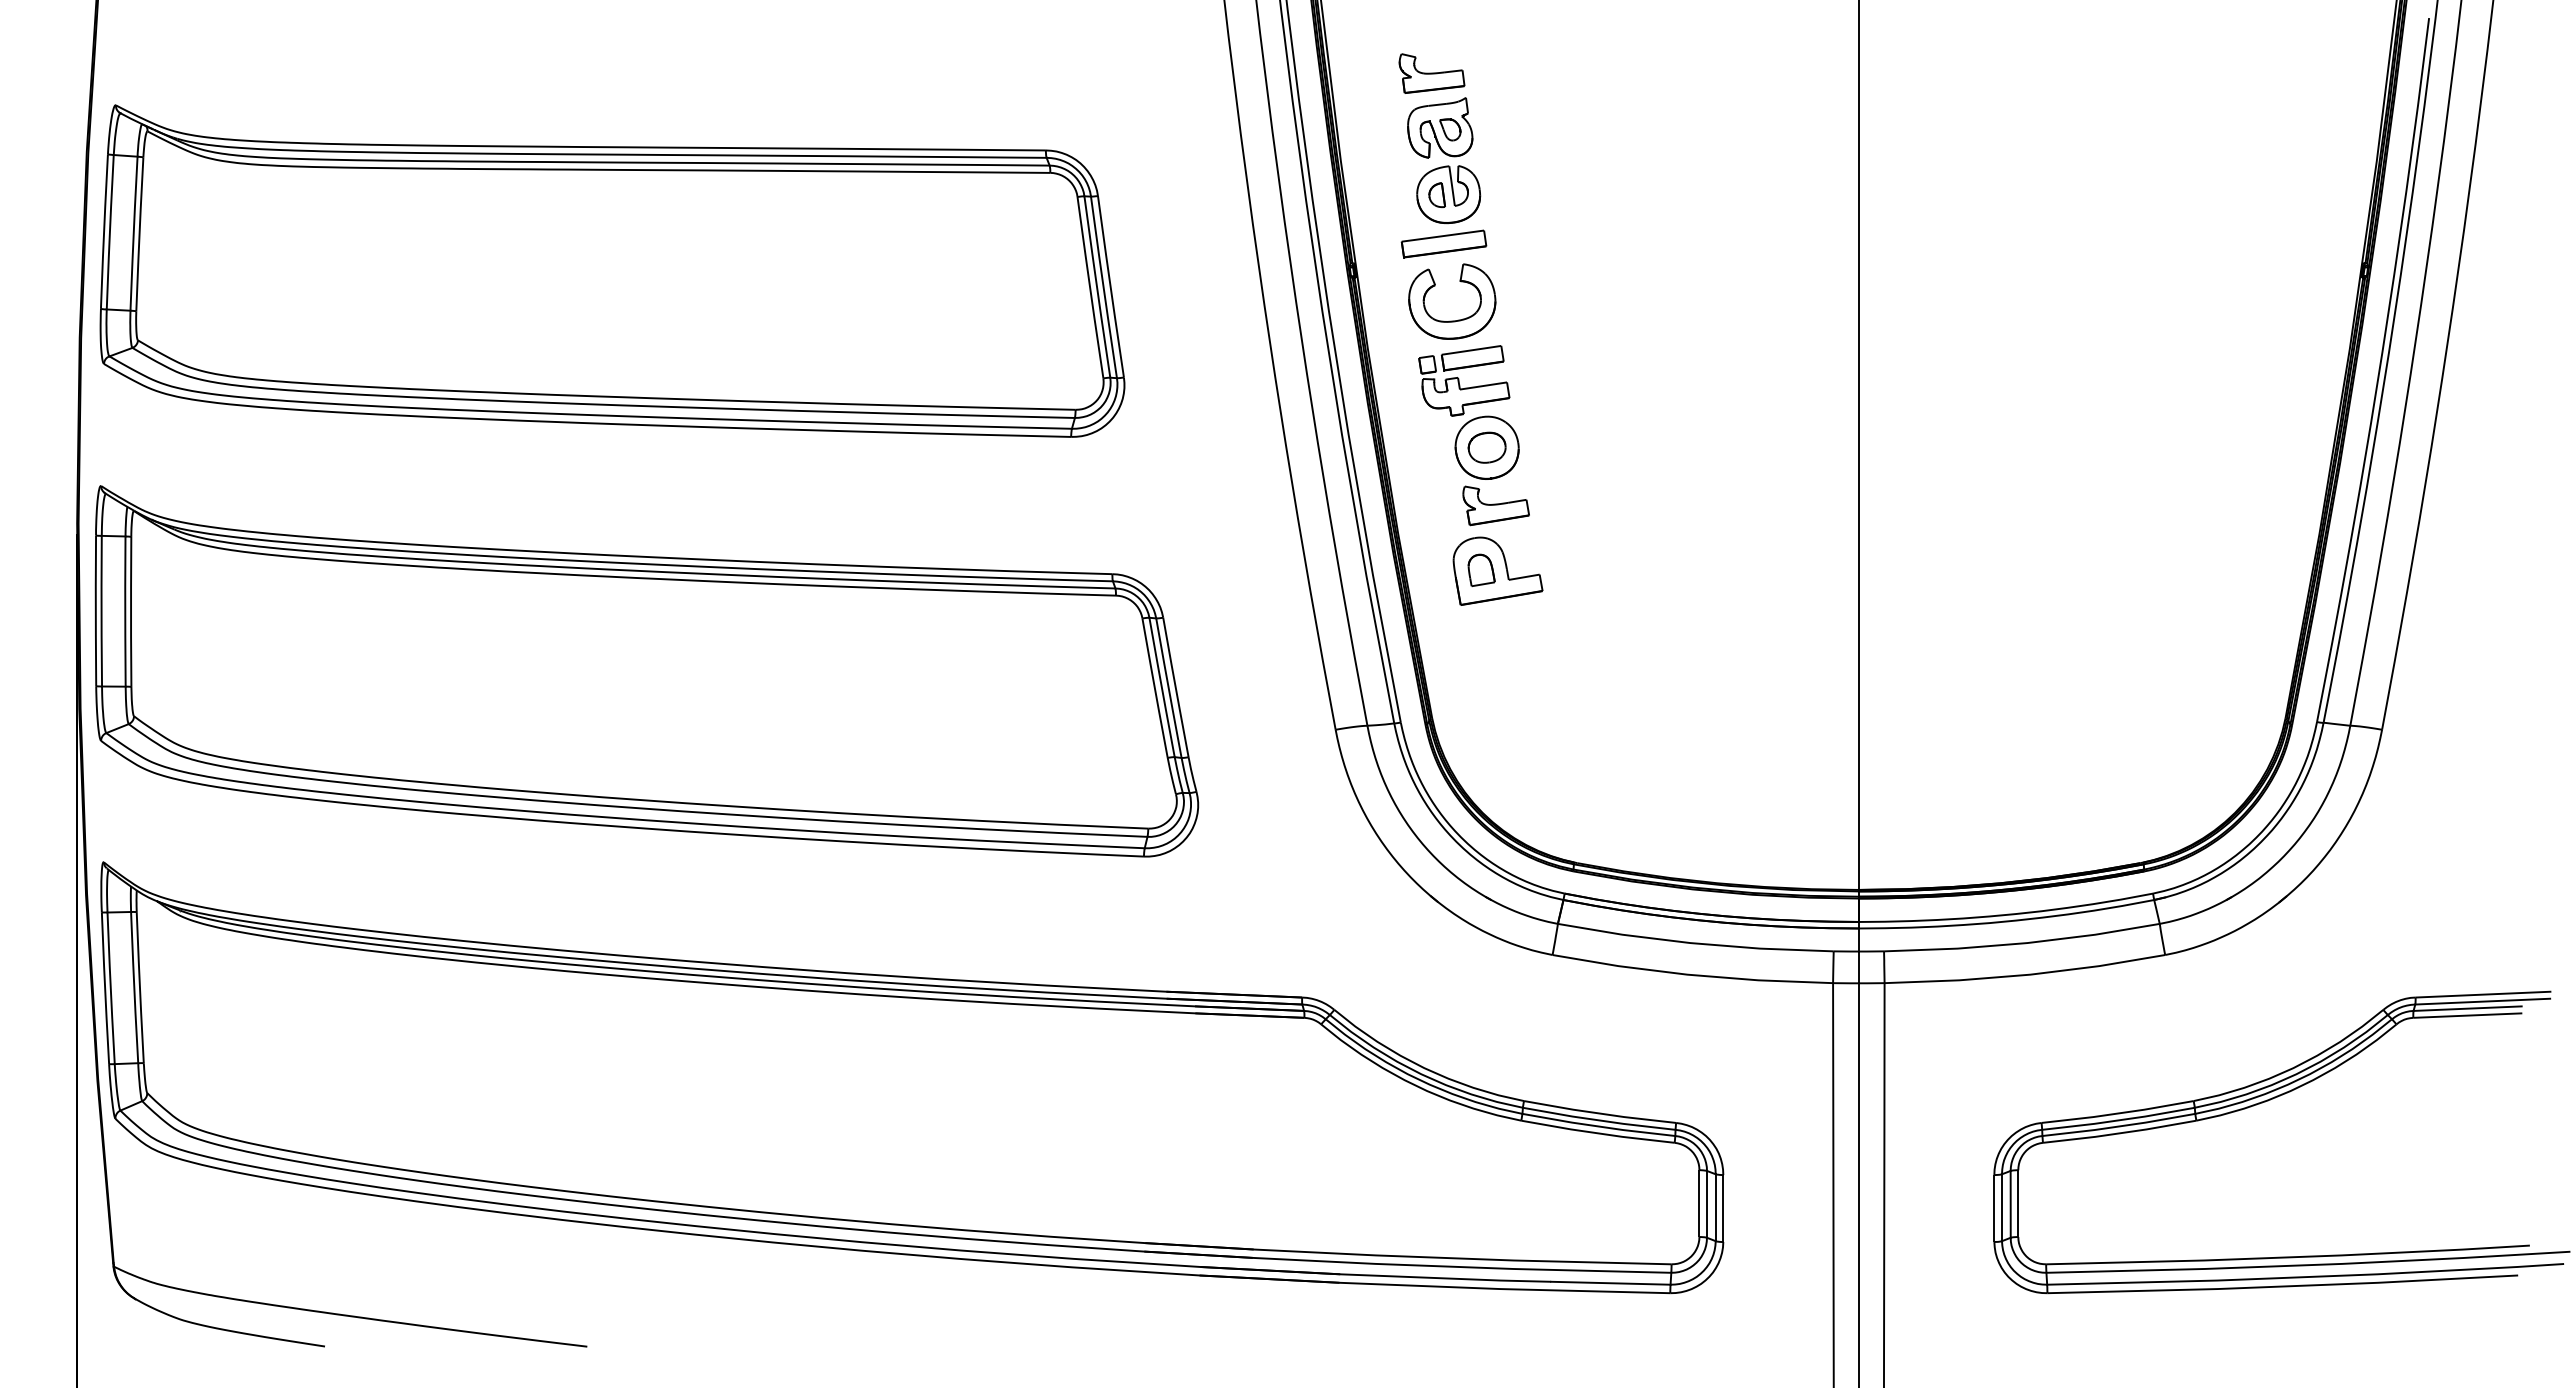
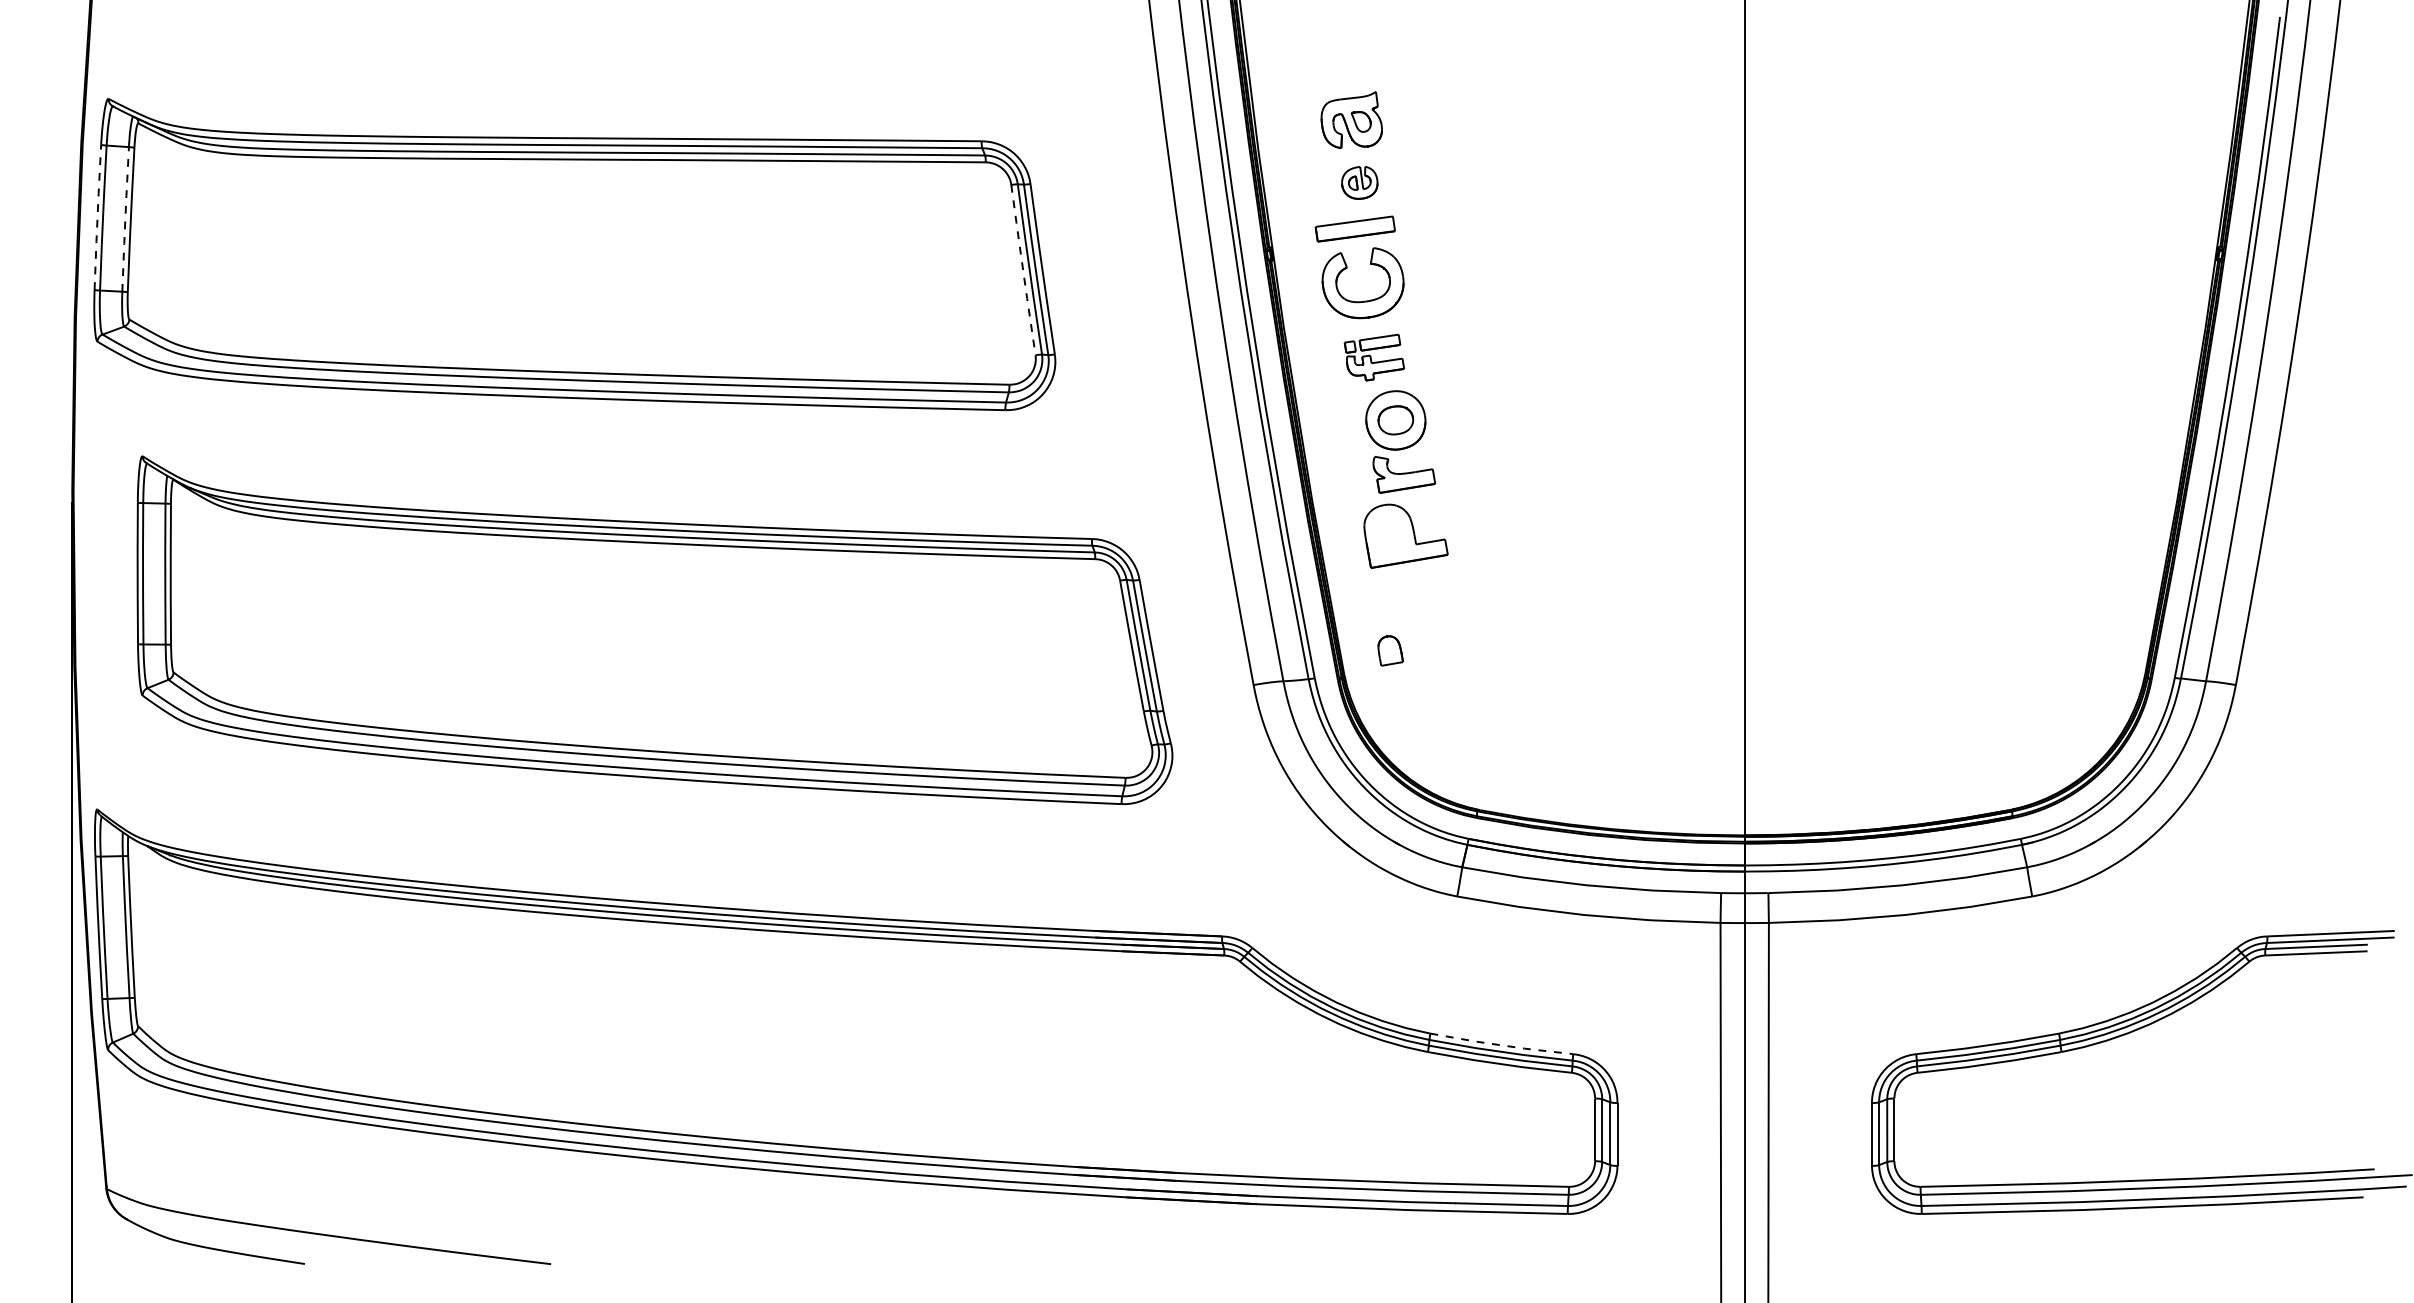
part: (1431, 73) -> (1343, 69), removed
part: (1448, 194) -> (1359, 182), size x0.6
line: (104, 231) -> (97, 217), solid -> dashed
line: (133, 233) -> (125, 219), solid -> dashed
line: (1090, 288) -> (1023, 270), solid -> dashed
part: (1464, 380) -> (1374, 357), size x0.7
part: (1481, 569) -> (1390, 650), moved
part: (646, 671) -> (654, 630), moved
line: (1599, 1113) -> (1501, 1045), solid -> dashed

